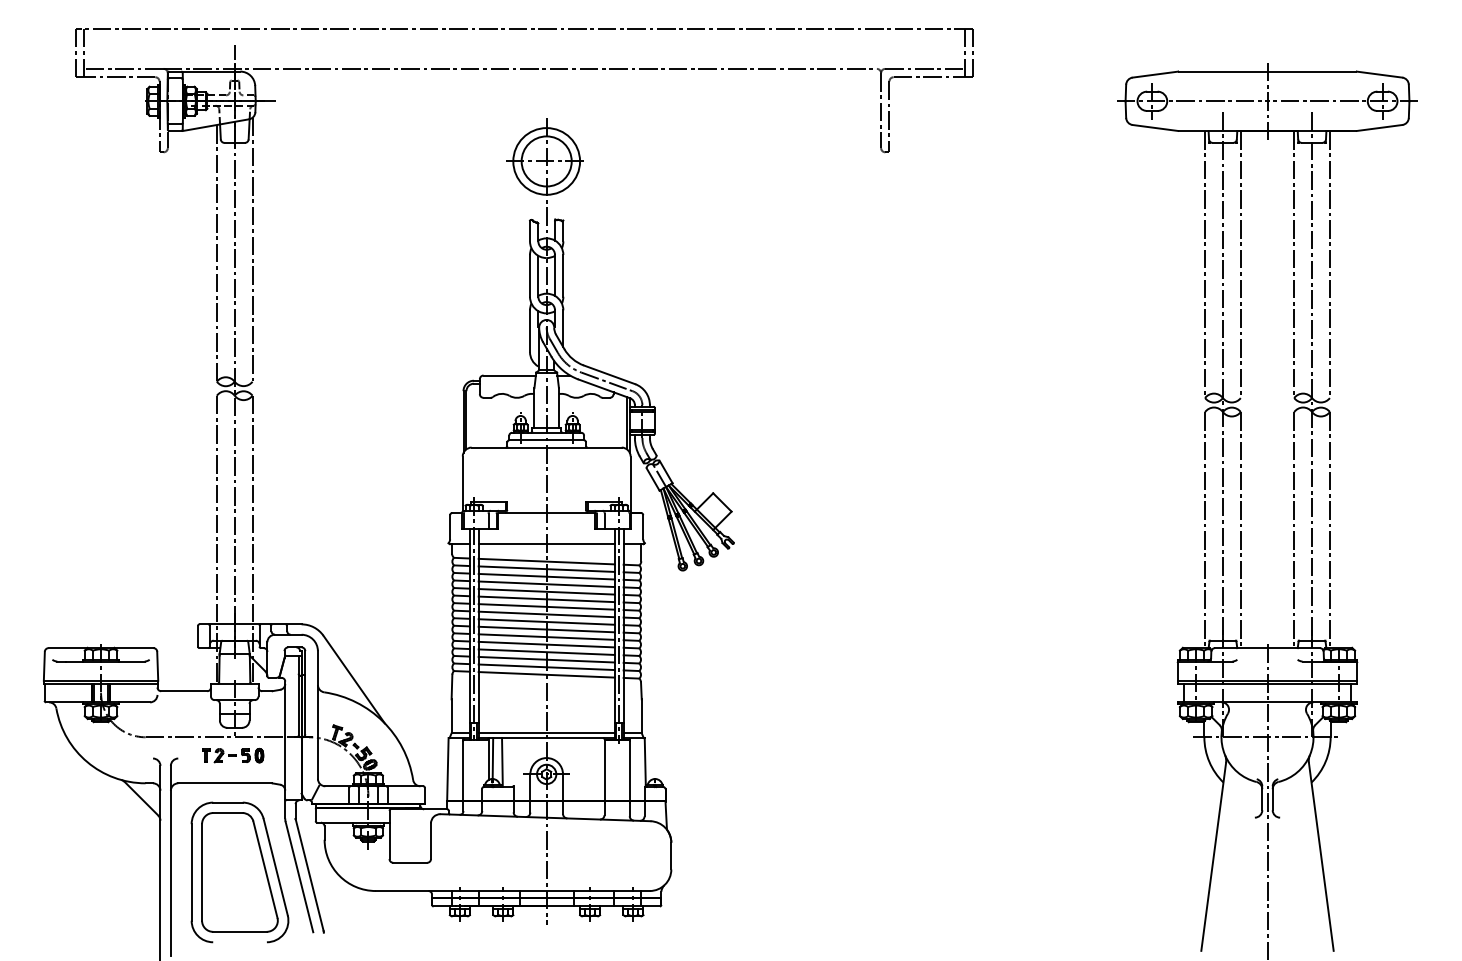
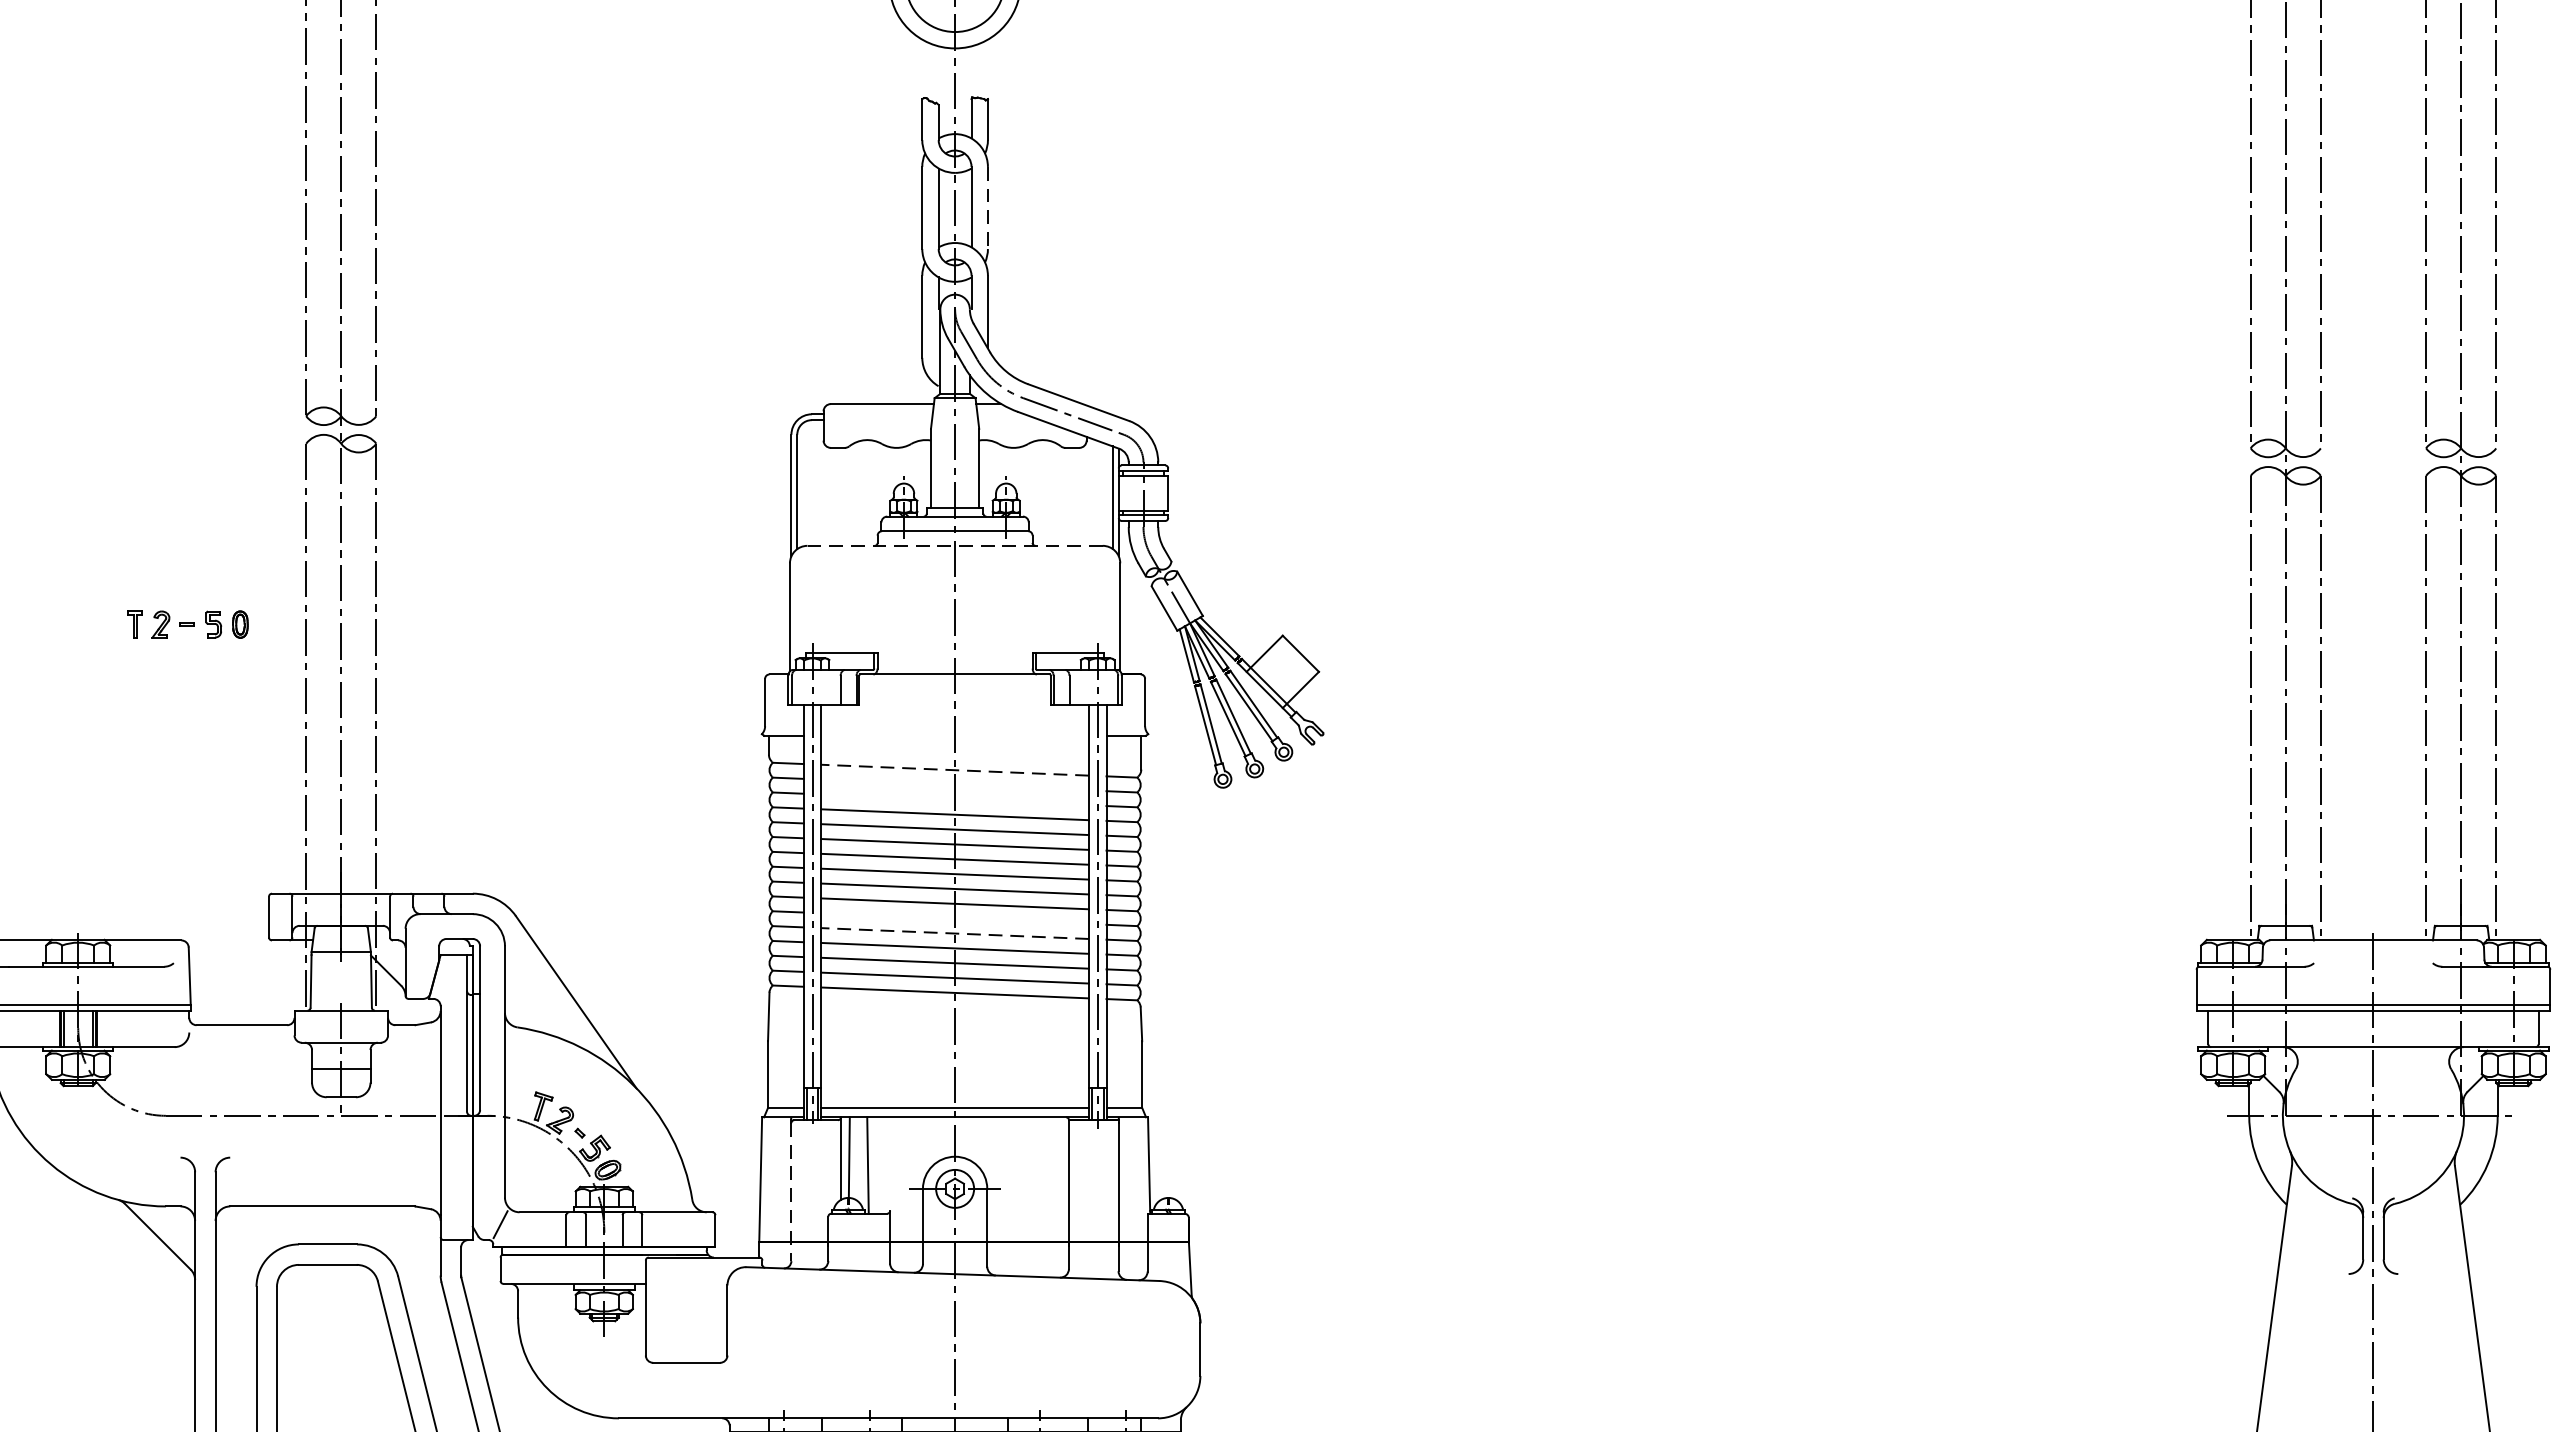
line: (563, 275) -> (988, 207), solid -> dashed
line: (546, 447) -> (954, 545), solid -> dashed
line: (546, 544) -> (954, 736), removed
line: (546, 561) -> (954, 769), solid -> dashed
line: (546, 568) -> (954, 783), removed
line: (546, 576) -> (954, 799), removed
line: (546, 636) -> (954, 917), removed
line: (546, 644) -> (954, 933), solid -> dashed
part: (233, 755) -> (189, 624), moved
line: (463, 776) -> (791, 1193), solid -> dashed

